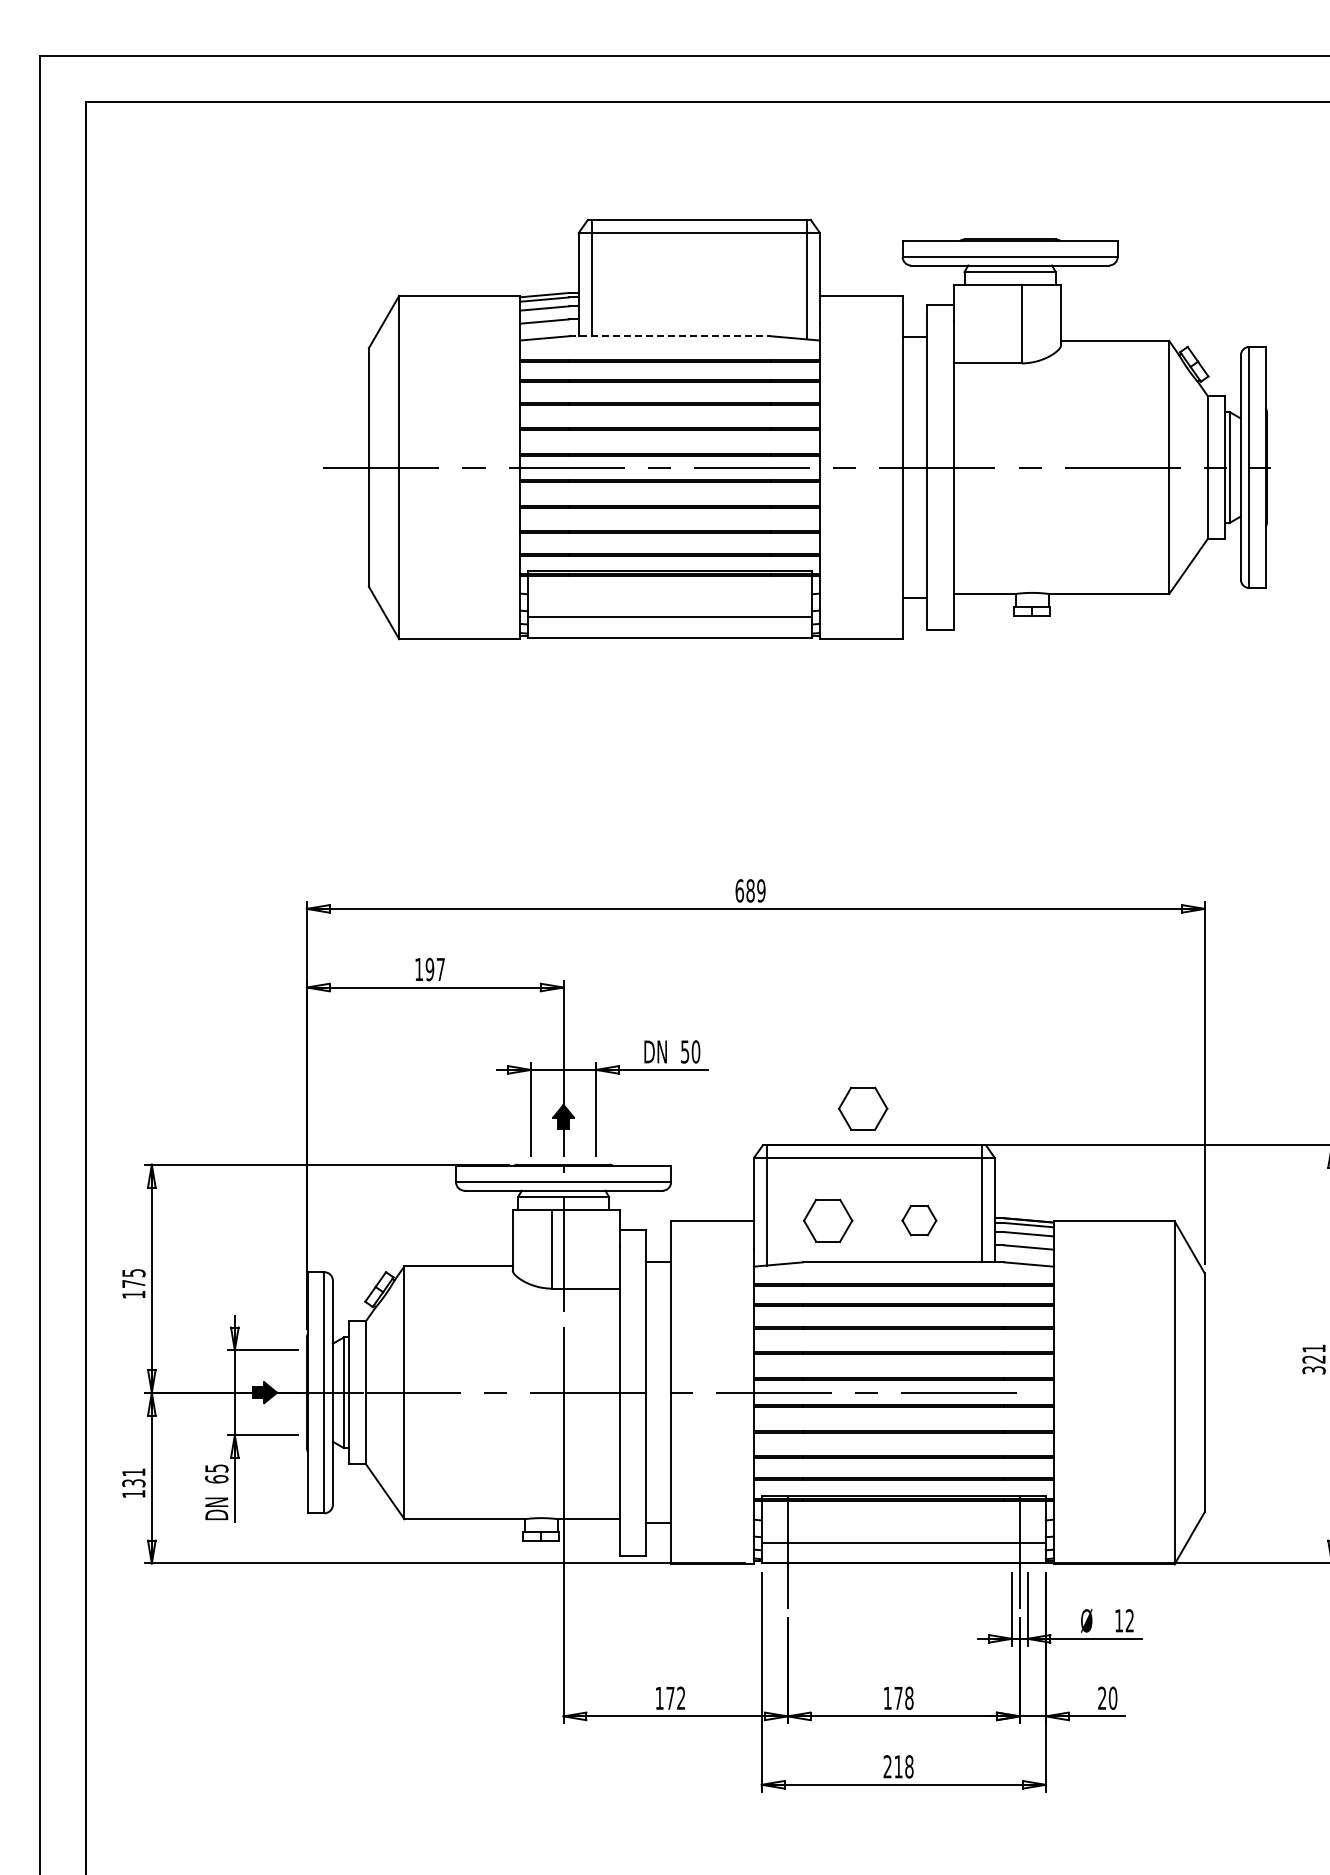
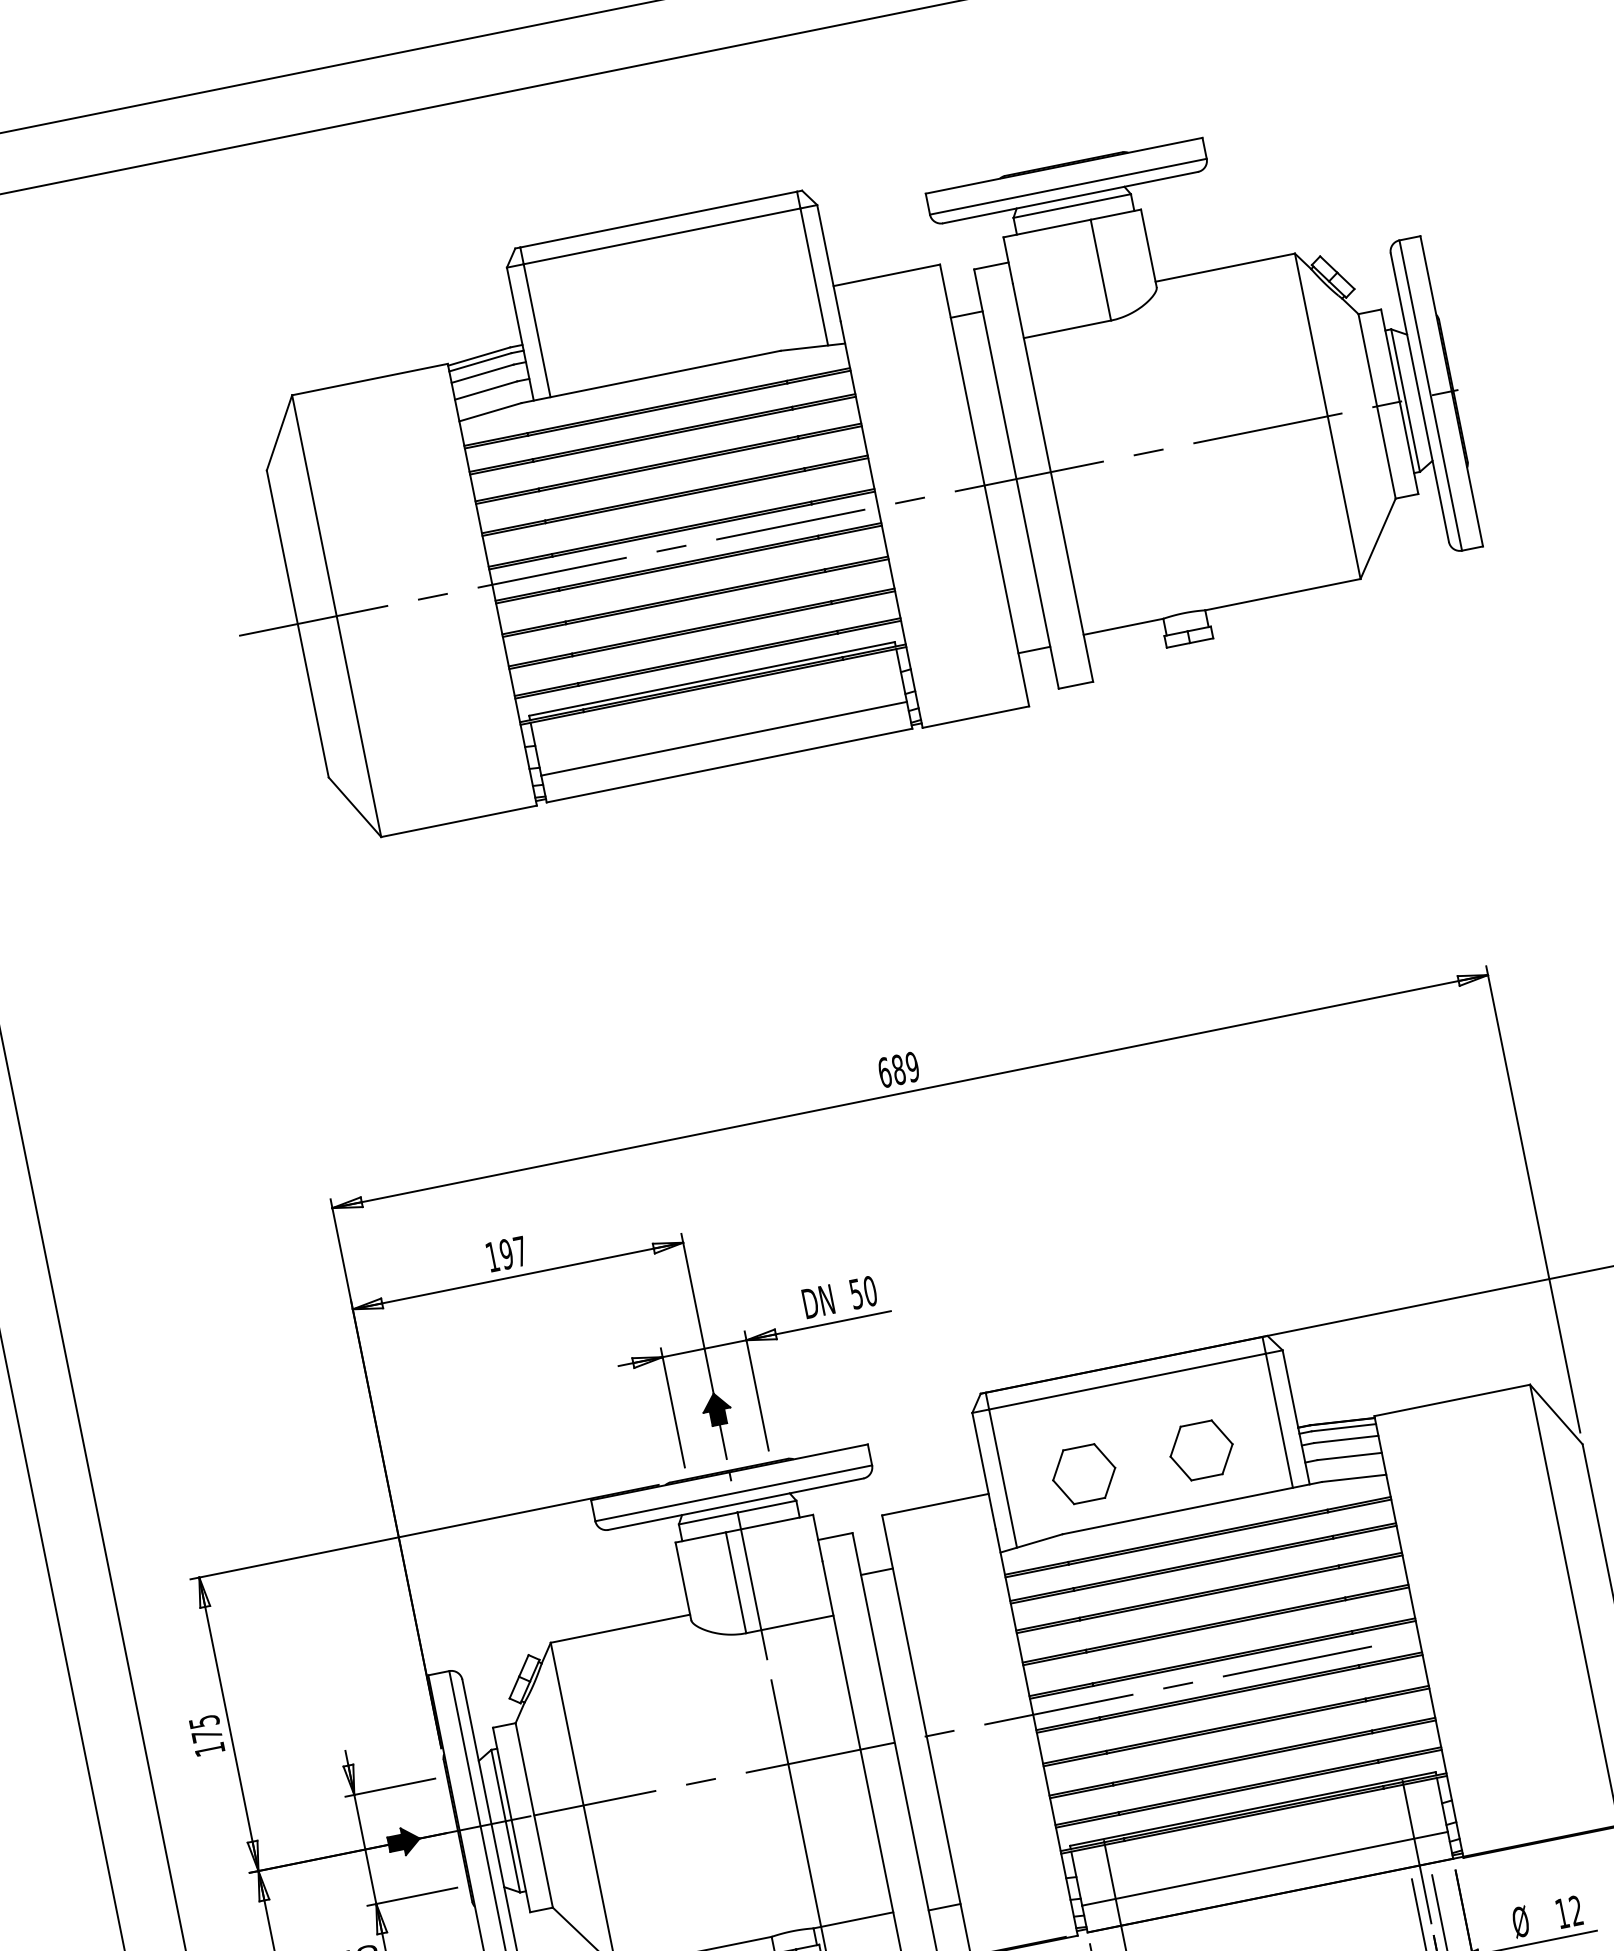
line: (670, 336) -> (651, 377), dashed -> solid
part: (863, 1108) -> (1100, 1320), removed
part: (919, 1220) -> (1201, 1450), size x1.43

